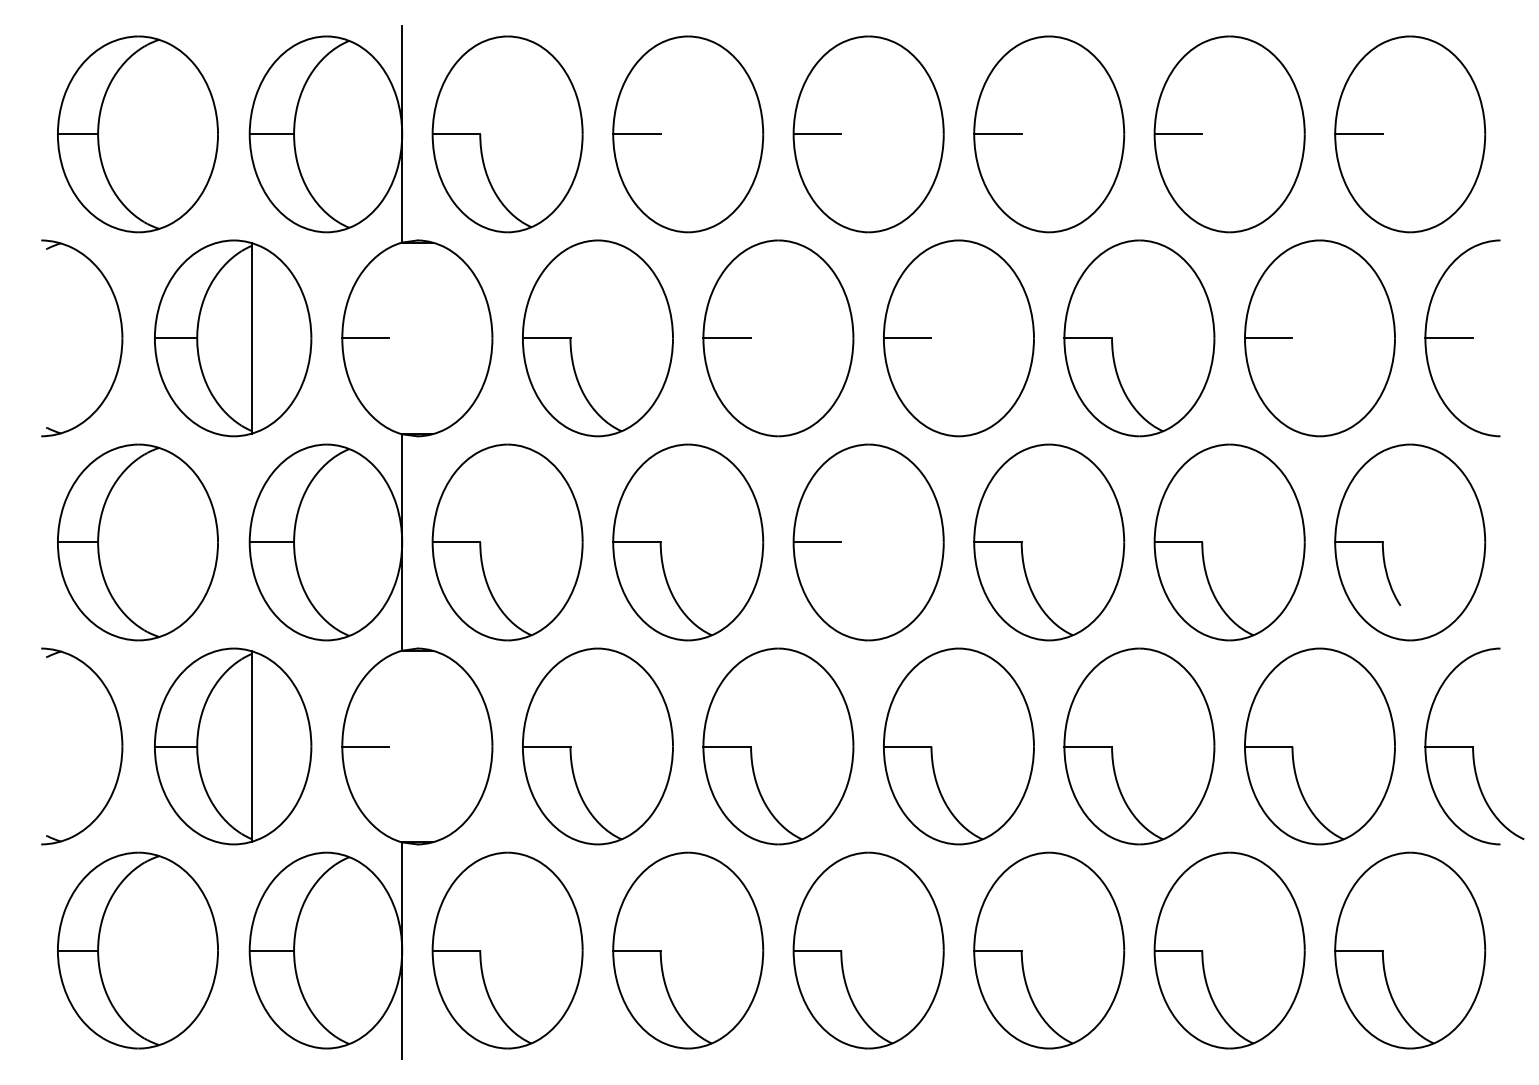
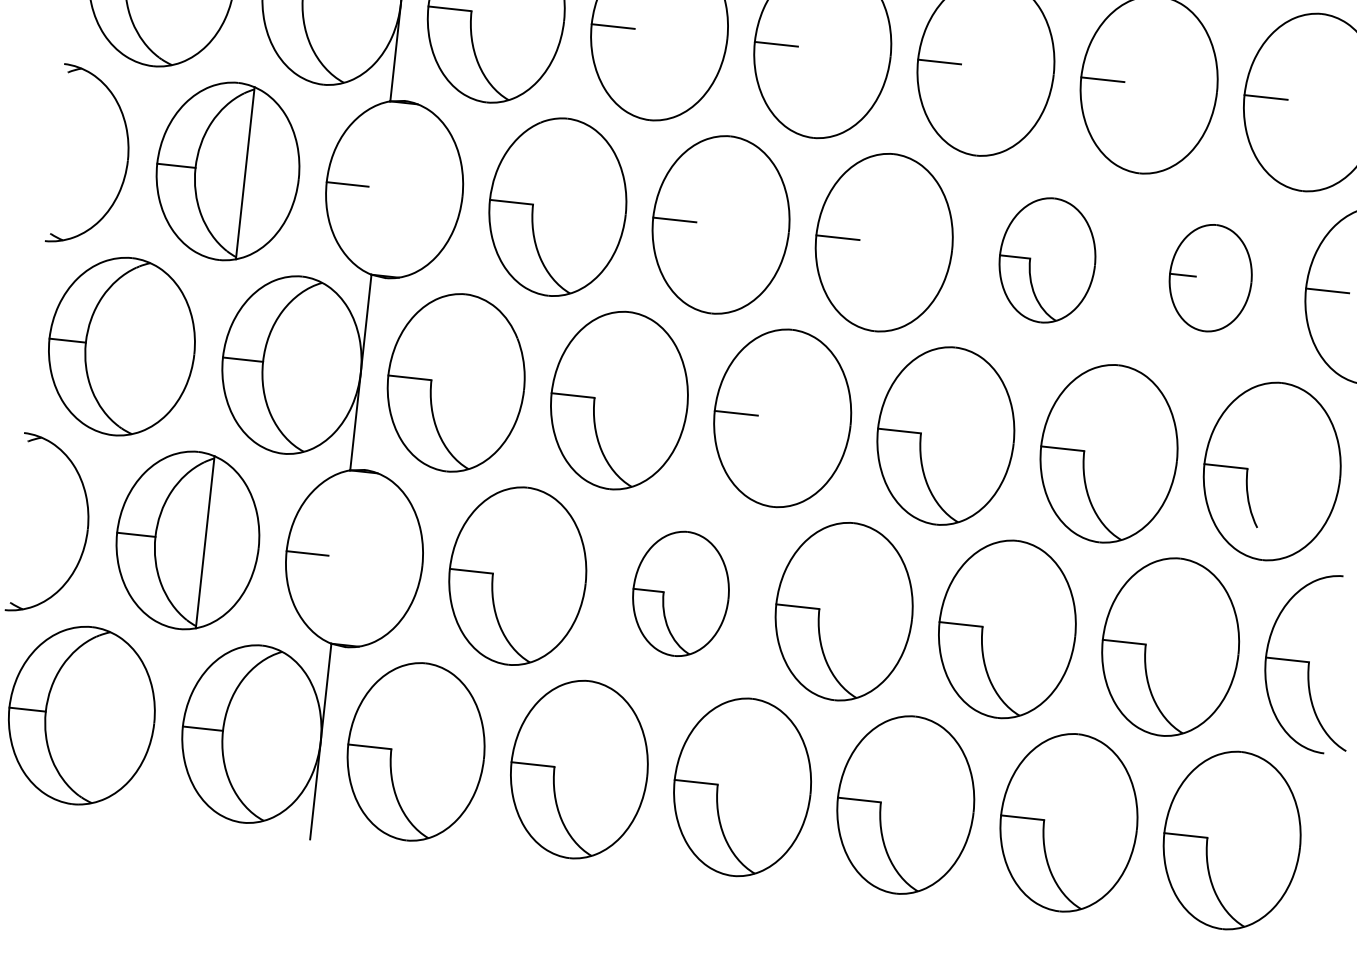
part: (1139, 338) -> (1047, 260), size x0.7
part: (1319, 338) -> (1210, 278), size x0.6
part: (778, 746) -> (681, 593), size x0.7

